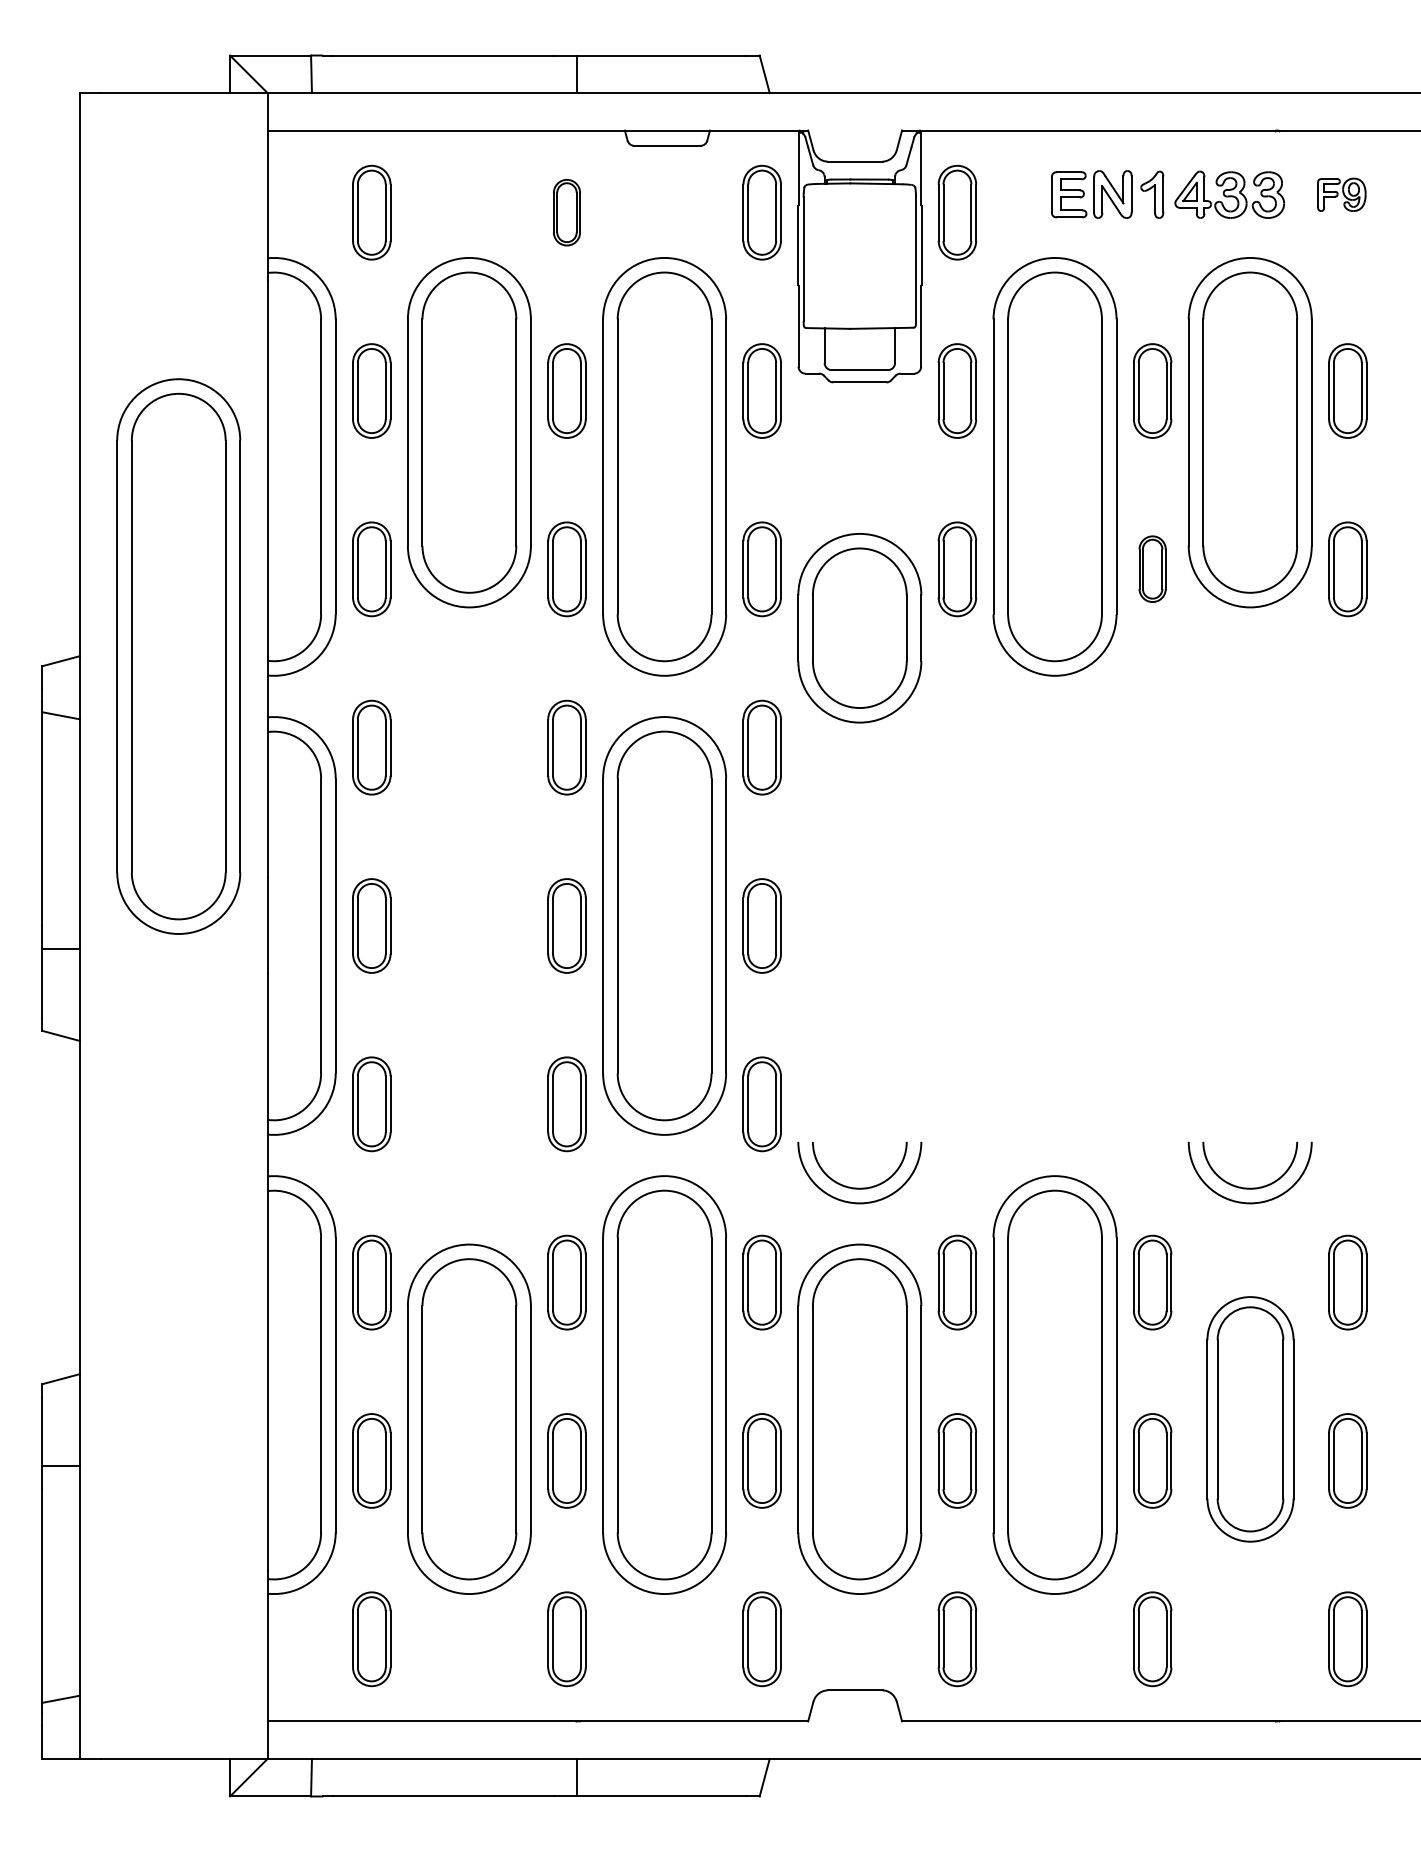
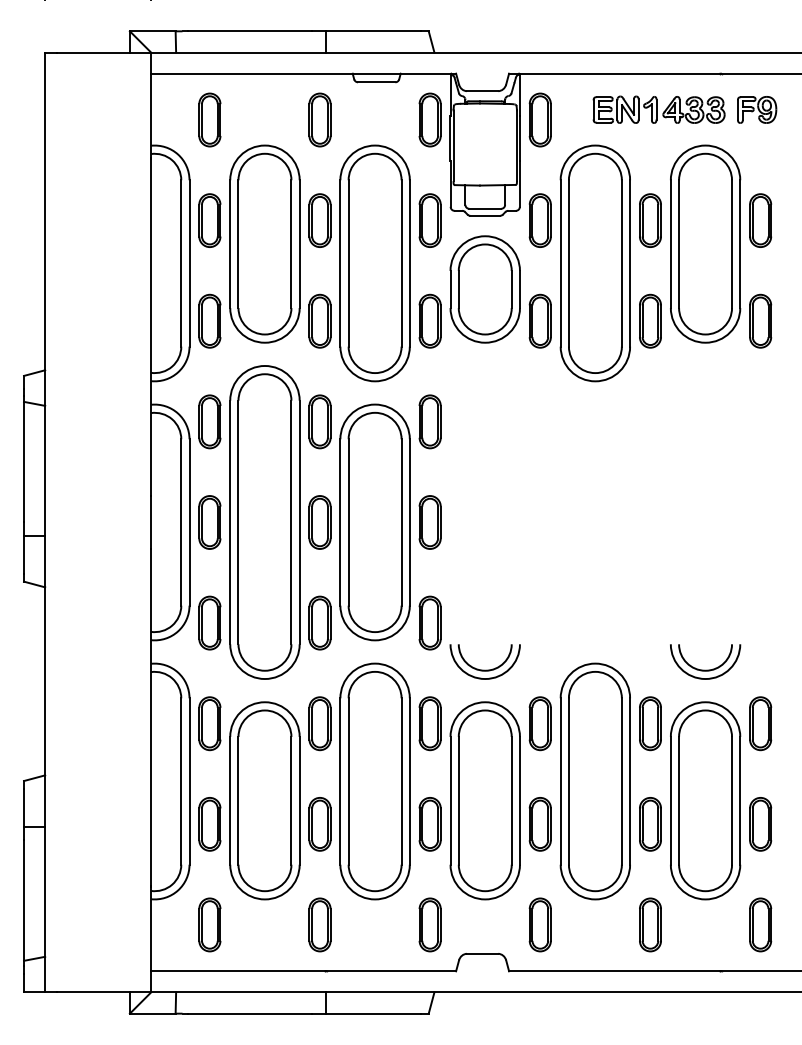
part: (1342, 194) -> (757, 109), size x1.43
part: (566, 211) -> (319, 119), size x1.43
part: (1152, 567) -> (650, 320), size x1.43
part: (858, 628) -> (484, 289), moved
part: (177, 656) -> (264, 522), moved
part: (1250, 1418) -> (705, 800), size x1.43

